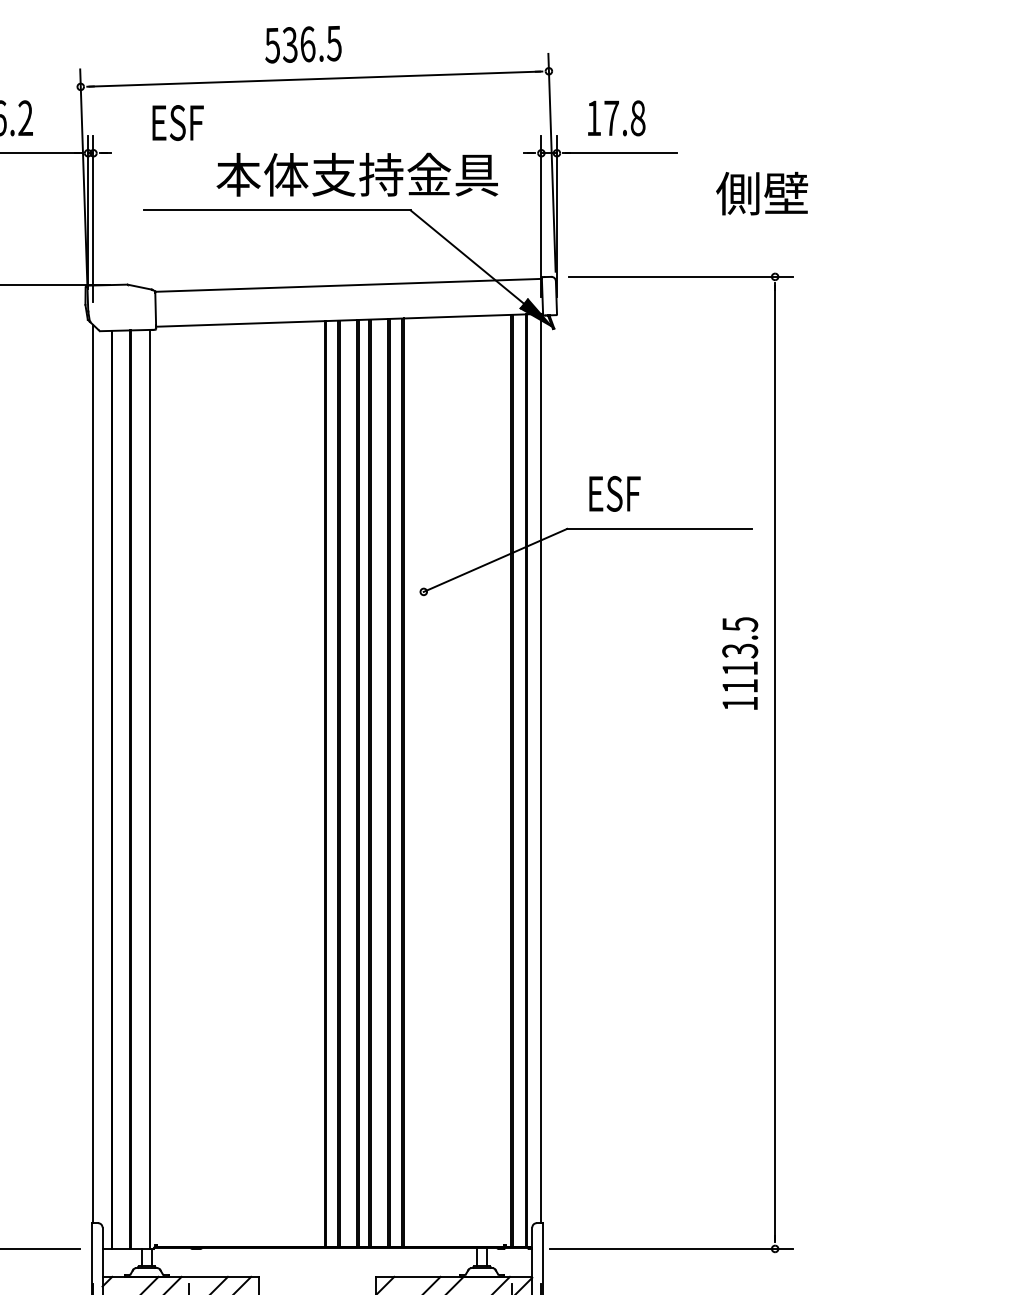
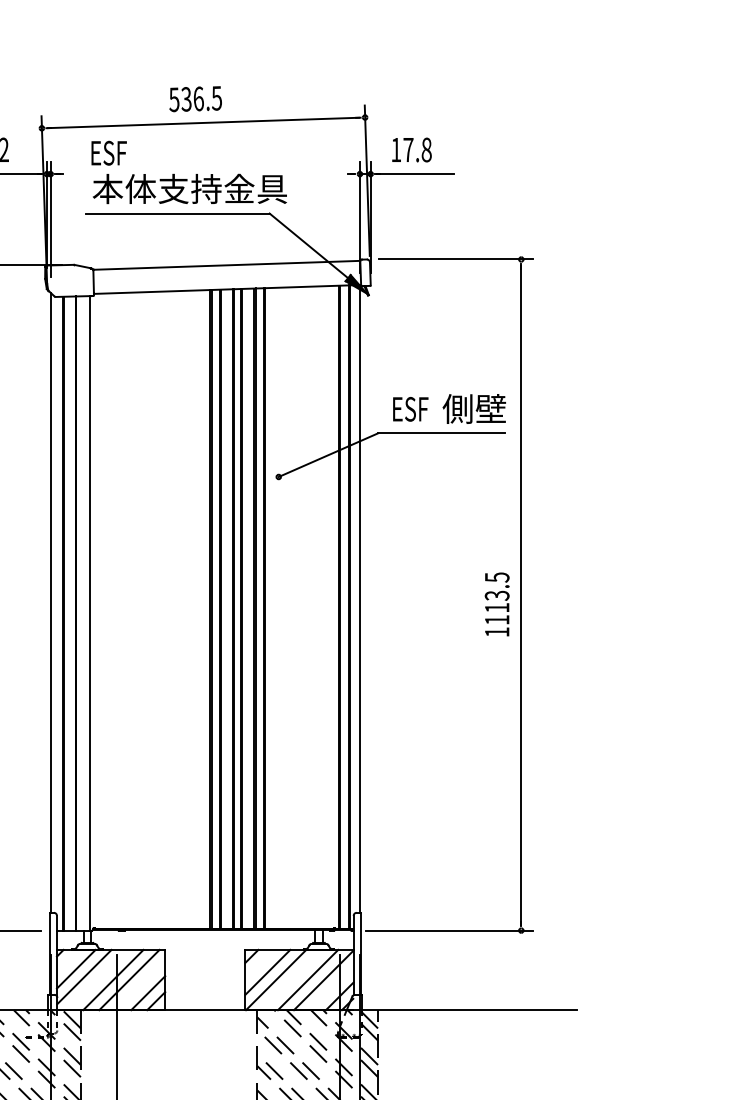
text: (356, 174) -> (189, 188), moved
text: (760, 192) -> (473, 408), moved
text: (739, 663) -> (496, 604), moved

